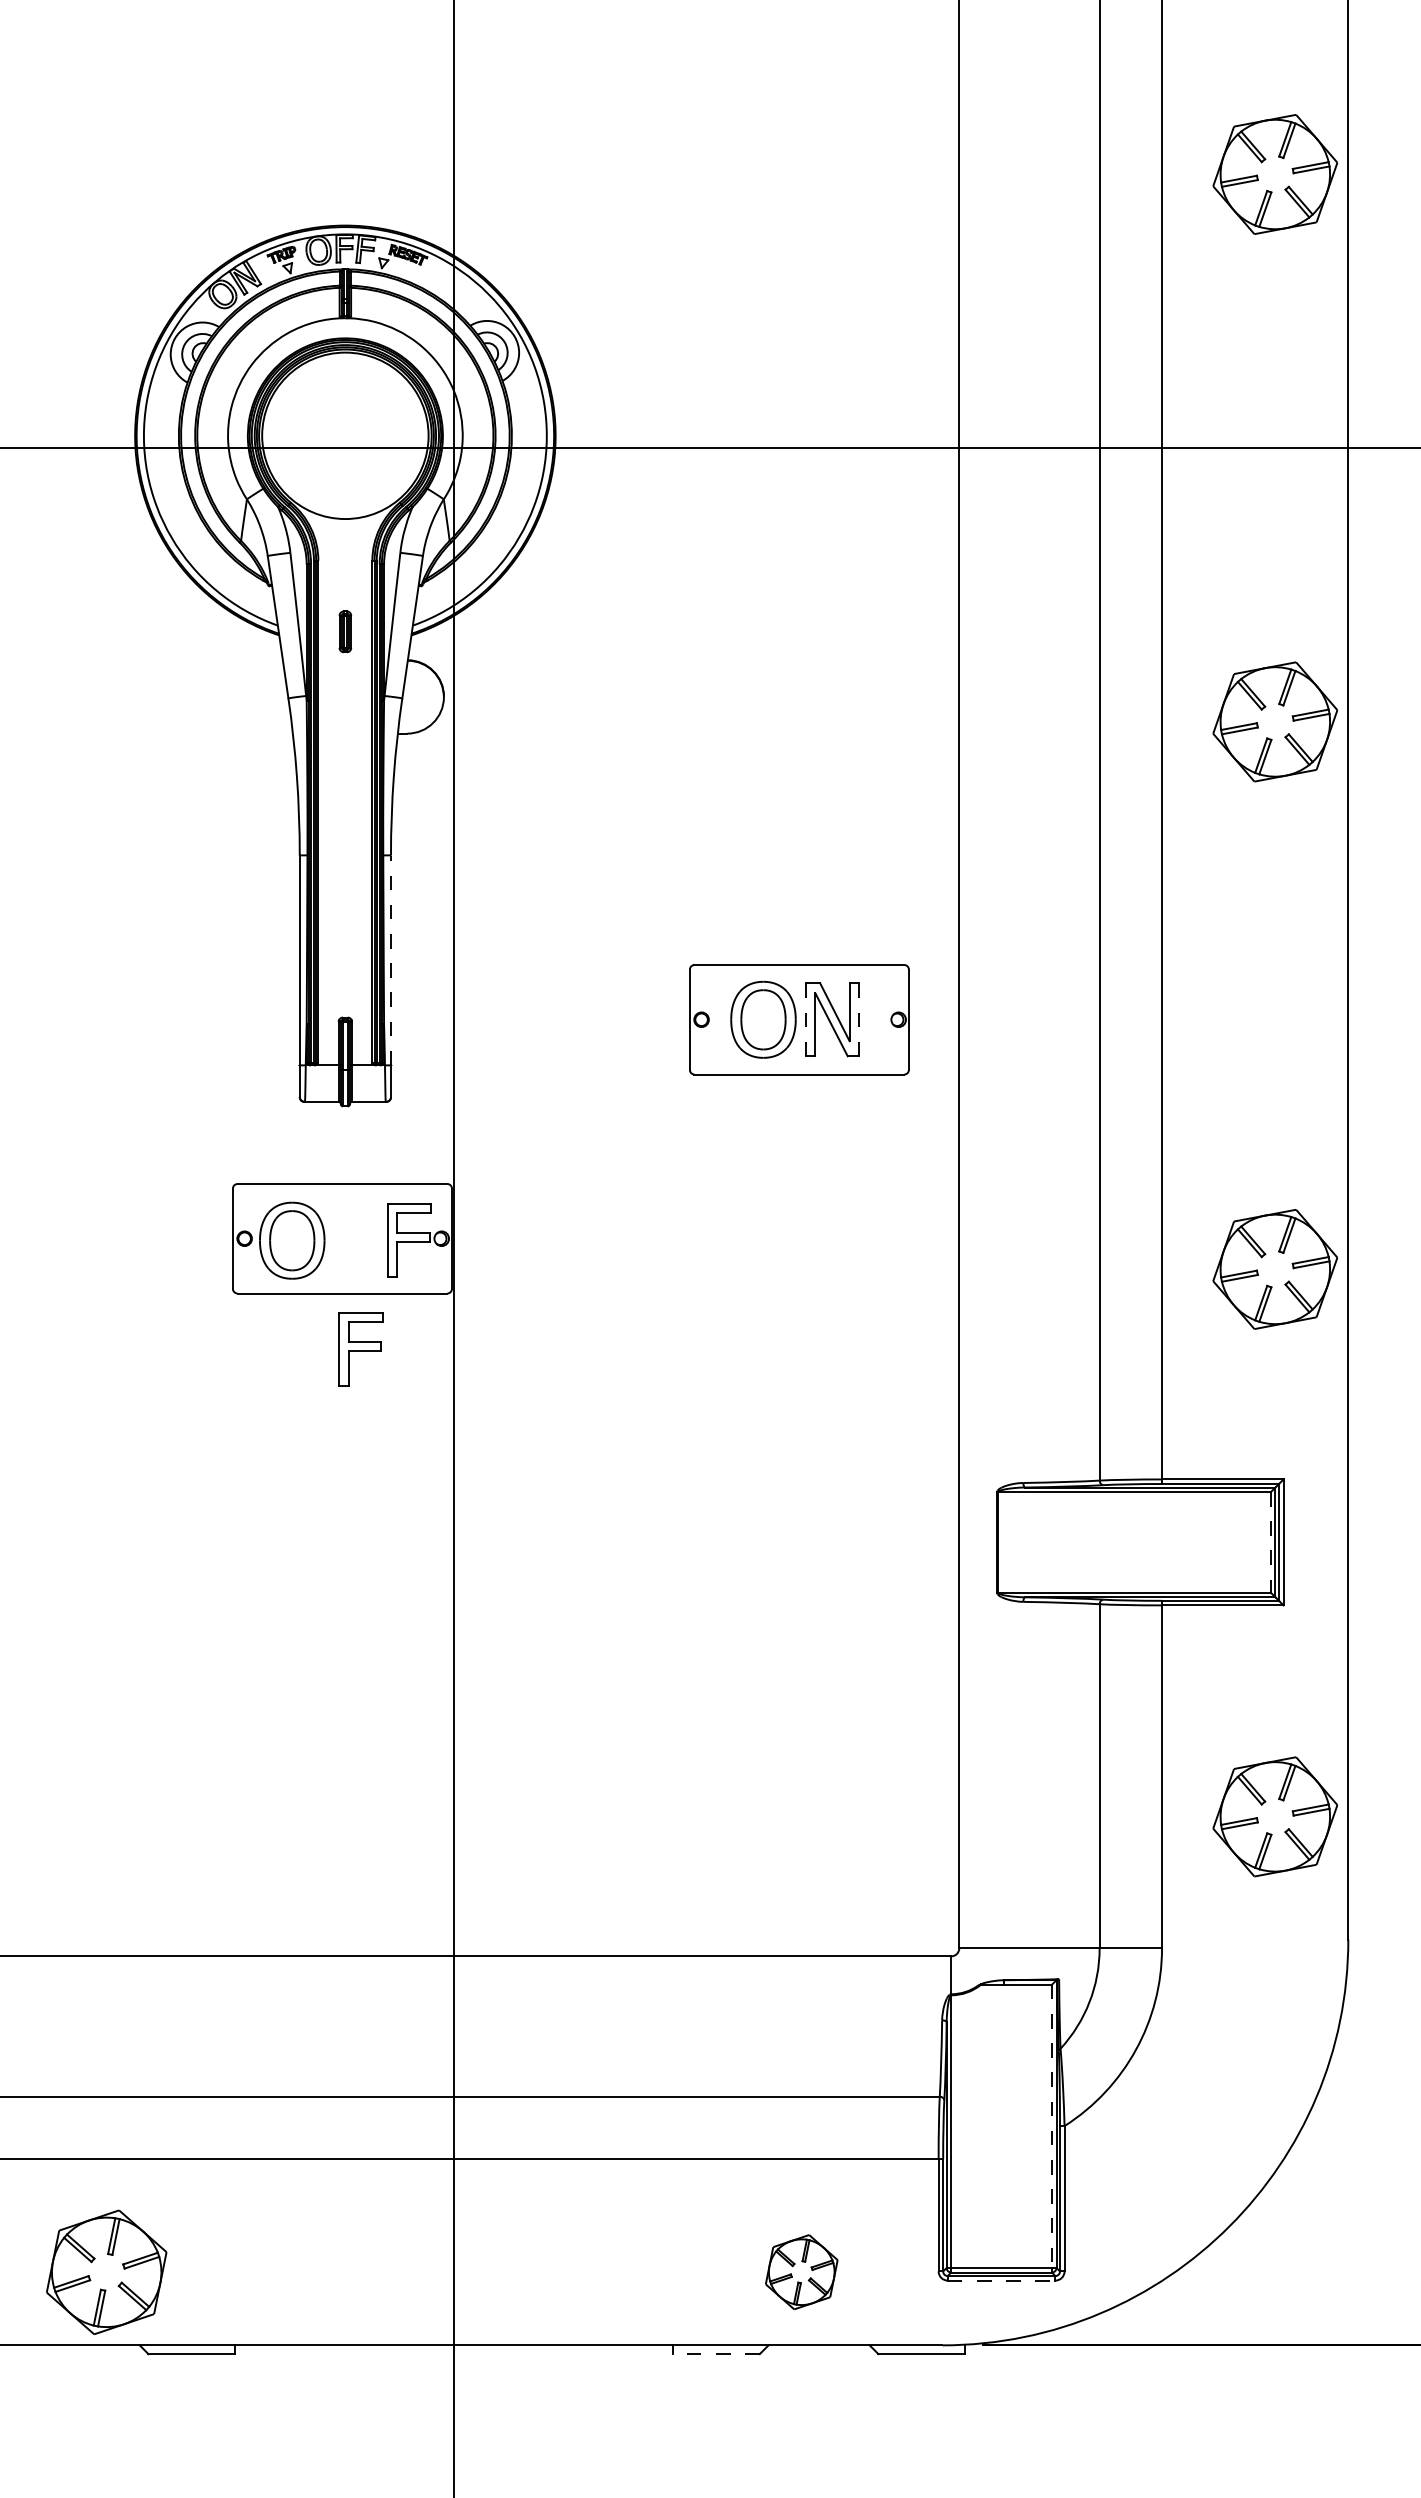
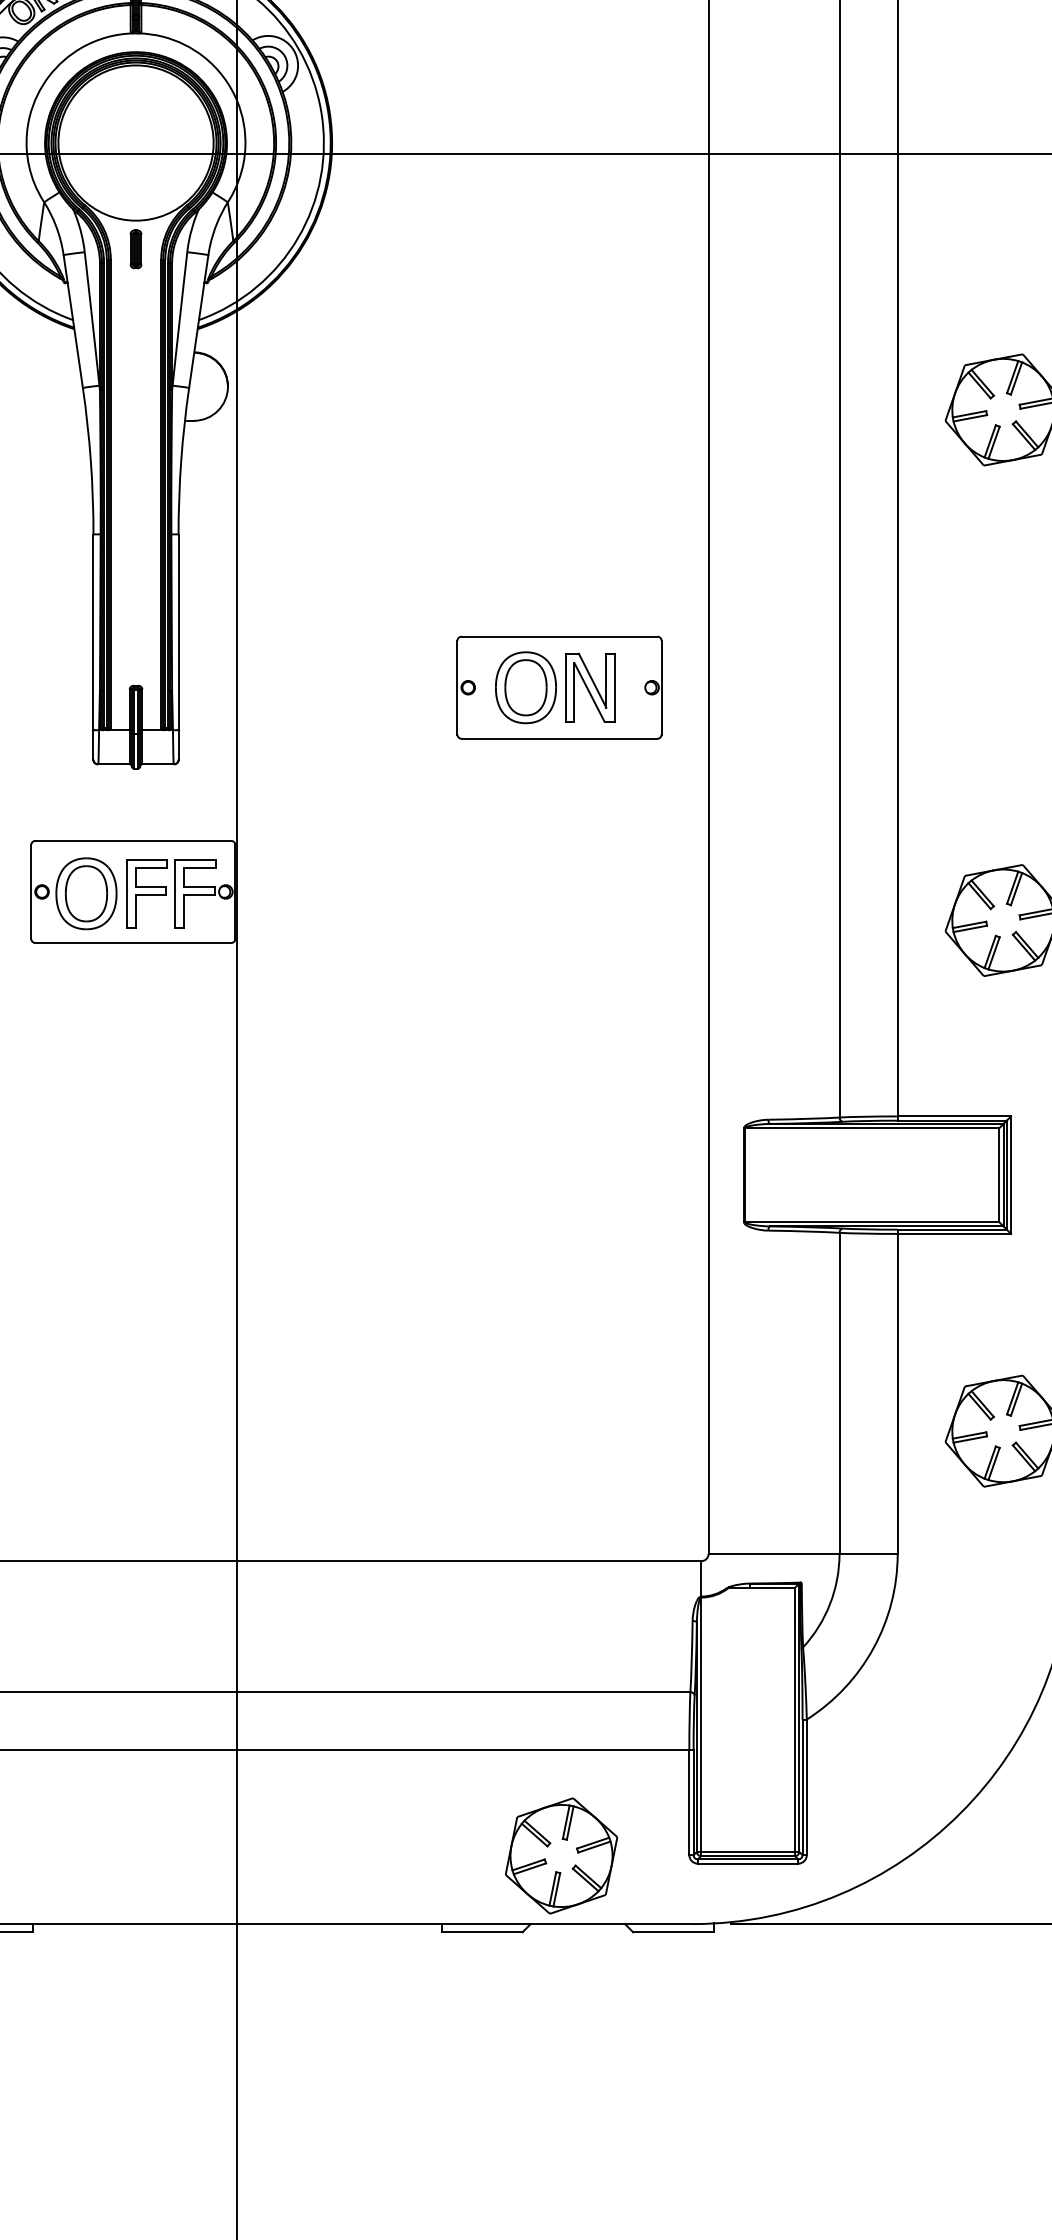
part: (345, 631) -> (136, 249), moved
line: (391, 960) -> (179, 632), dashed -> solid
line: (806, 1019) -> (566, 687), dashed -> solid
line: (858, 1020) -> (614, 688), dashed -> solid
part: (360, 1349) -> (146, 893), moved
line: (1270, 1542) -> (998, 1175), dashed -> solid
line: (1051, 2126) -> (794, 1719), dashed -> solid
part: (801, 2271) -> (561, 1855), size x1.67
line: (1001, 2280) -> (747, 1863), dashed -> solid
line: (715, 2354) -> (481, 1932), dashed -> solid

